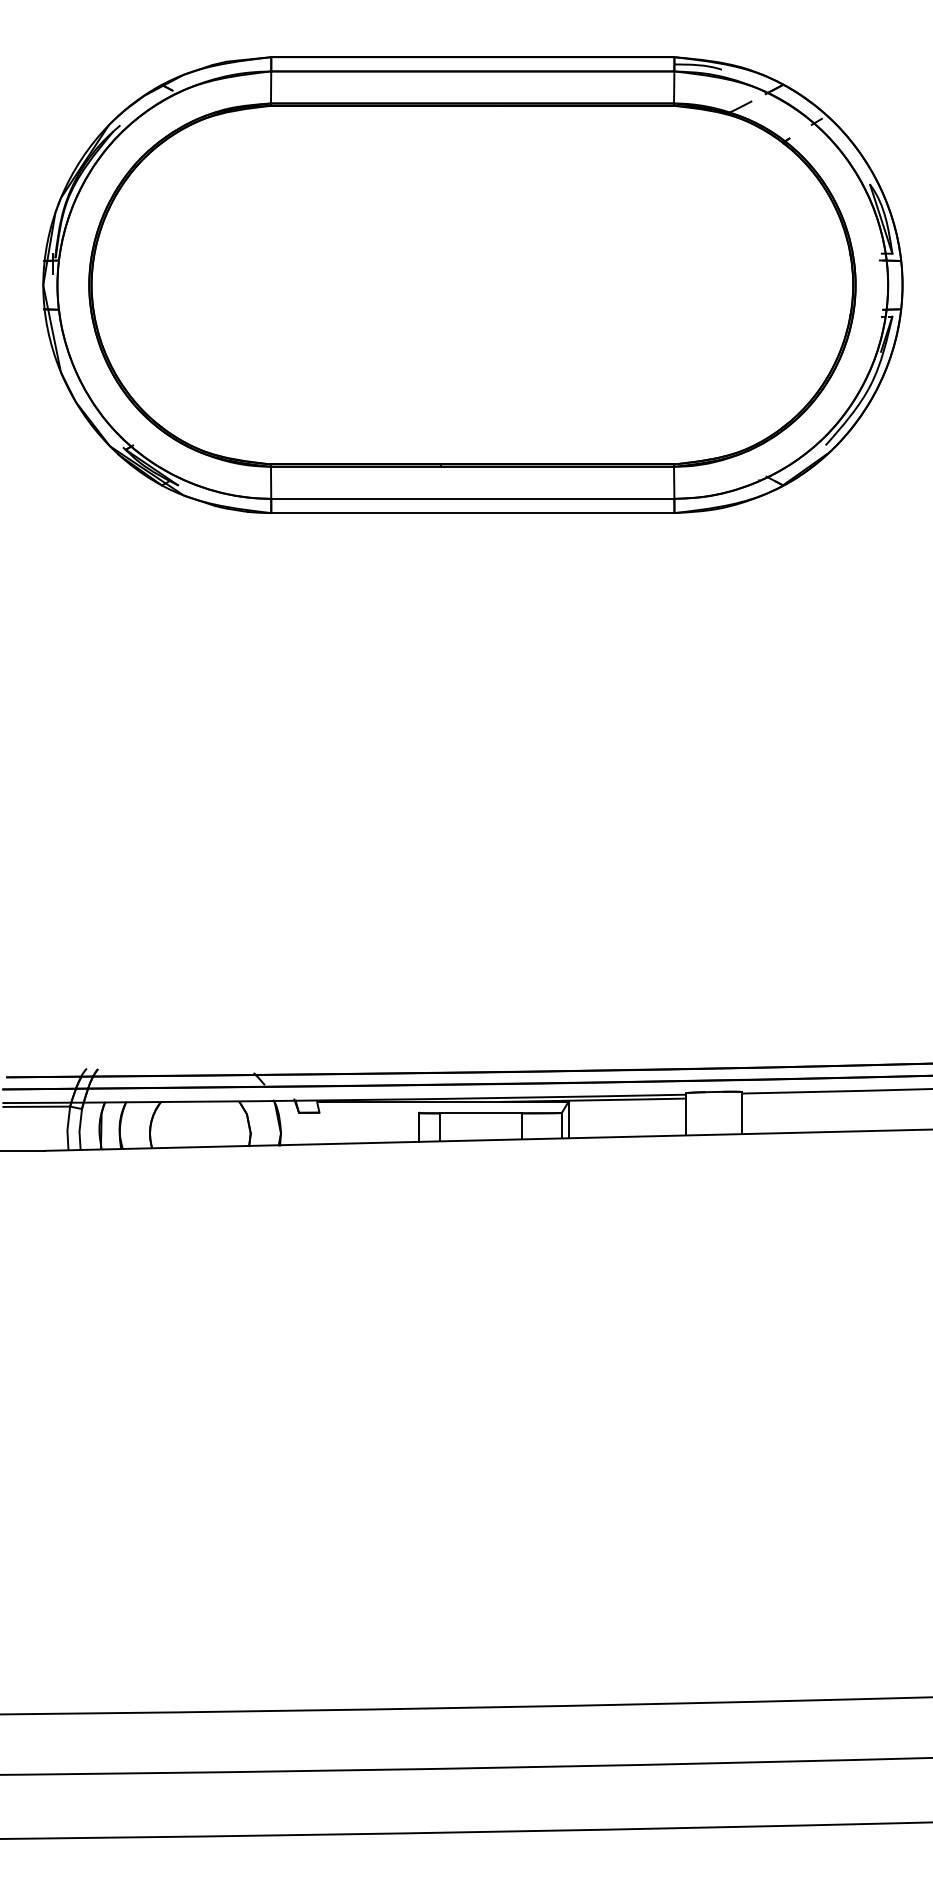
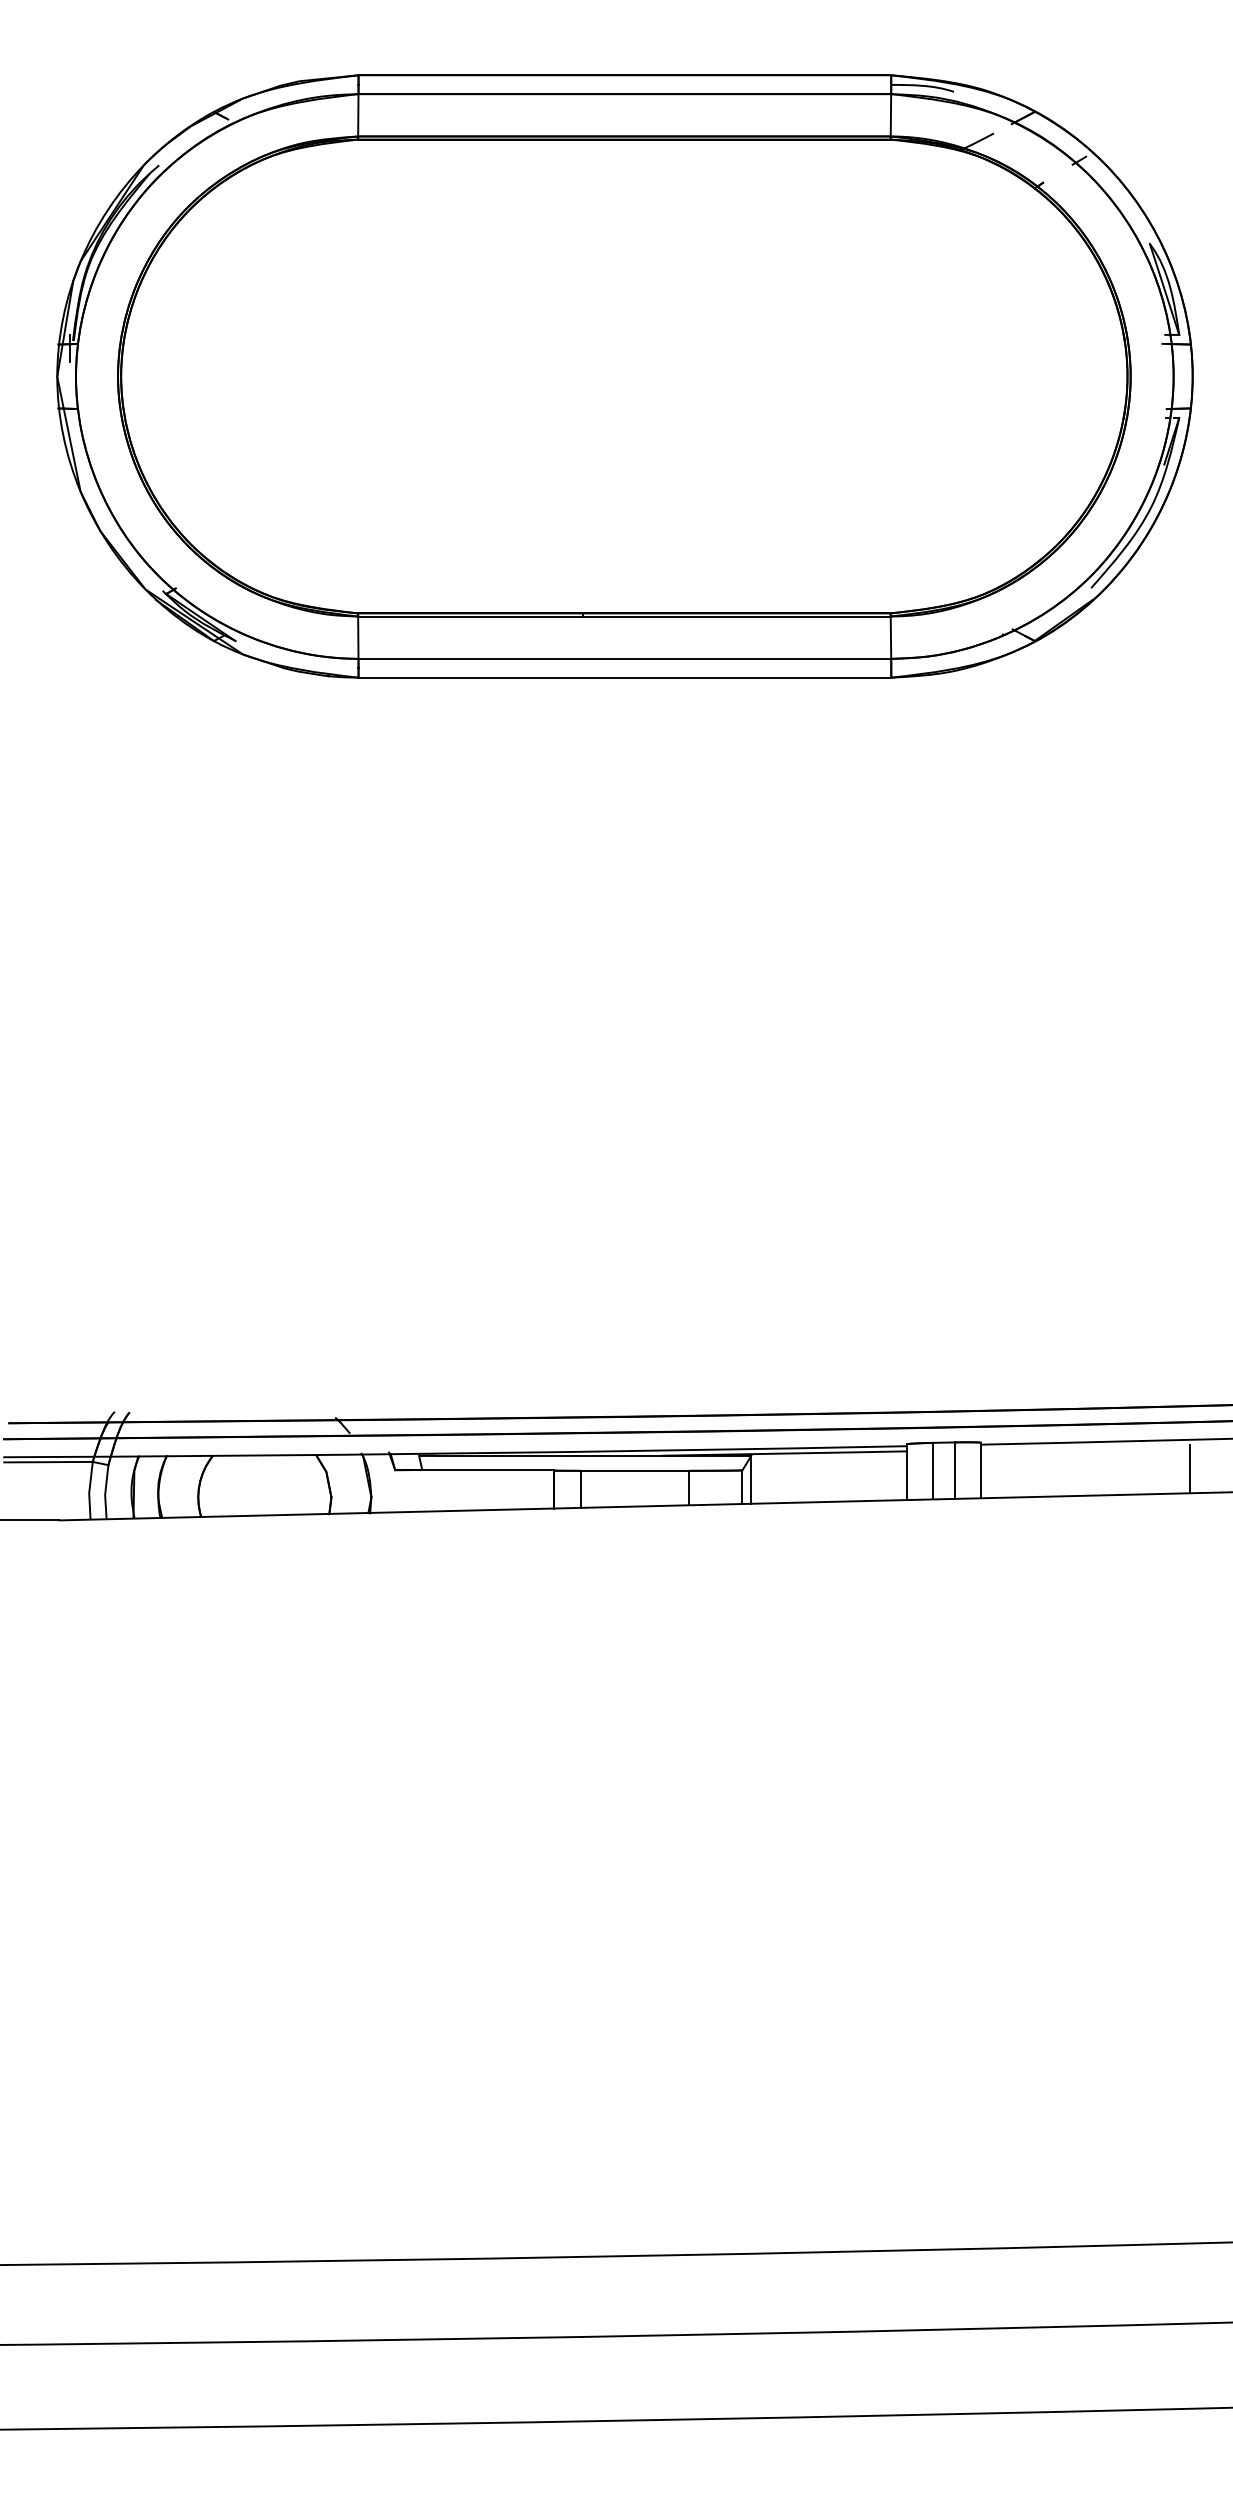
line: (900, 1112) -> (1189, 1469), added
line: (359, 1113) -> (474, 1470), added
line: (706, 1113) -> (933, 1470), added
line: (722, 1113) -> (954, 1470), added

